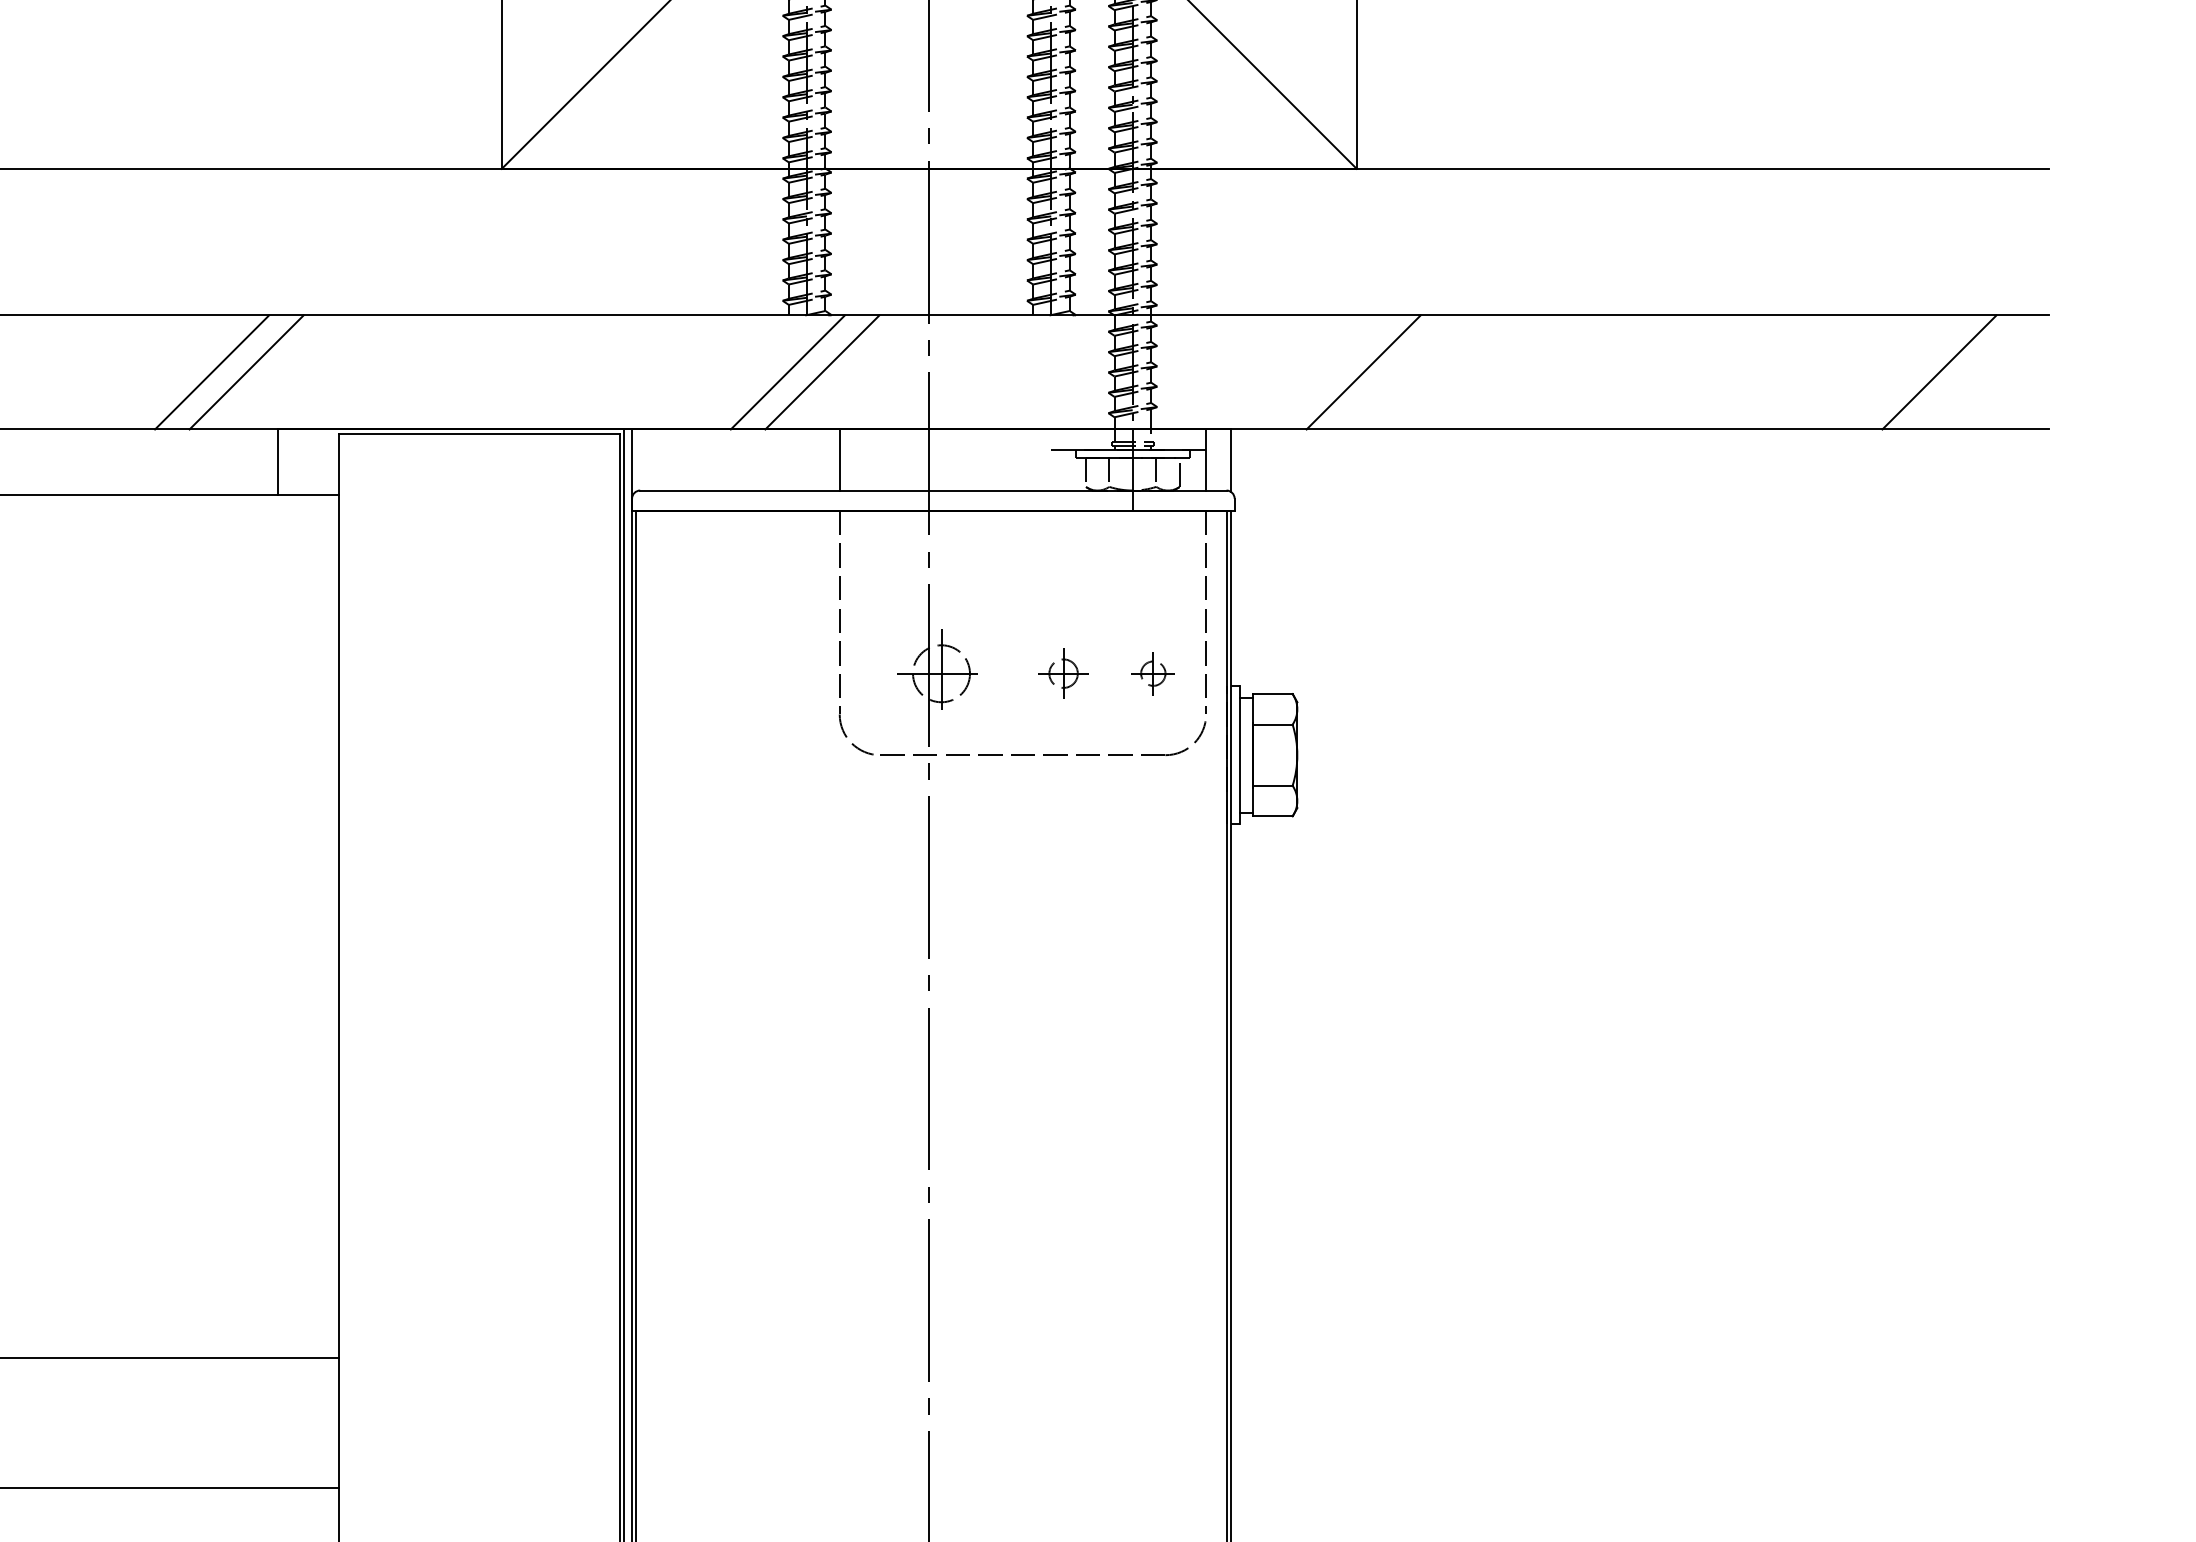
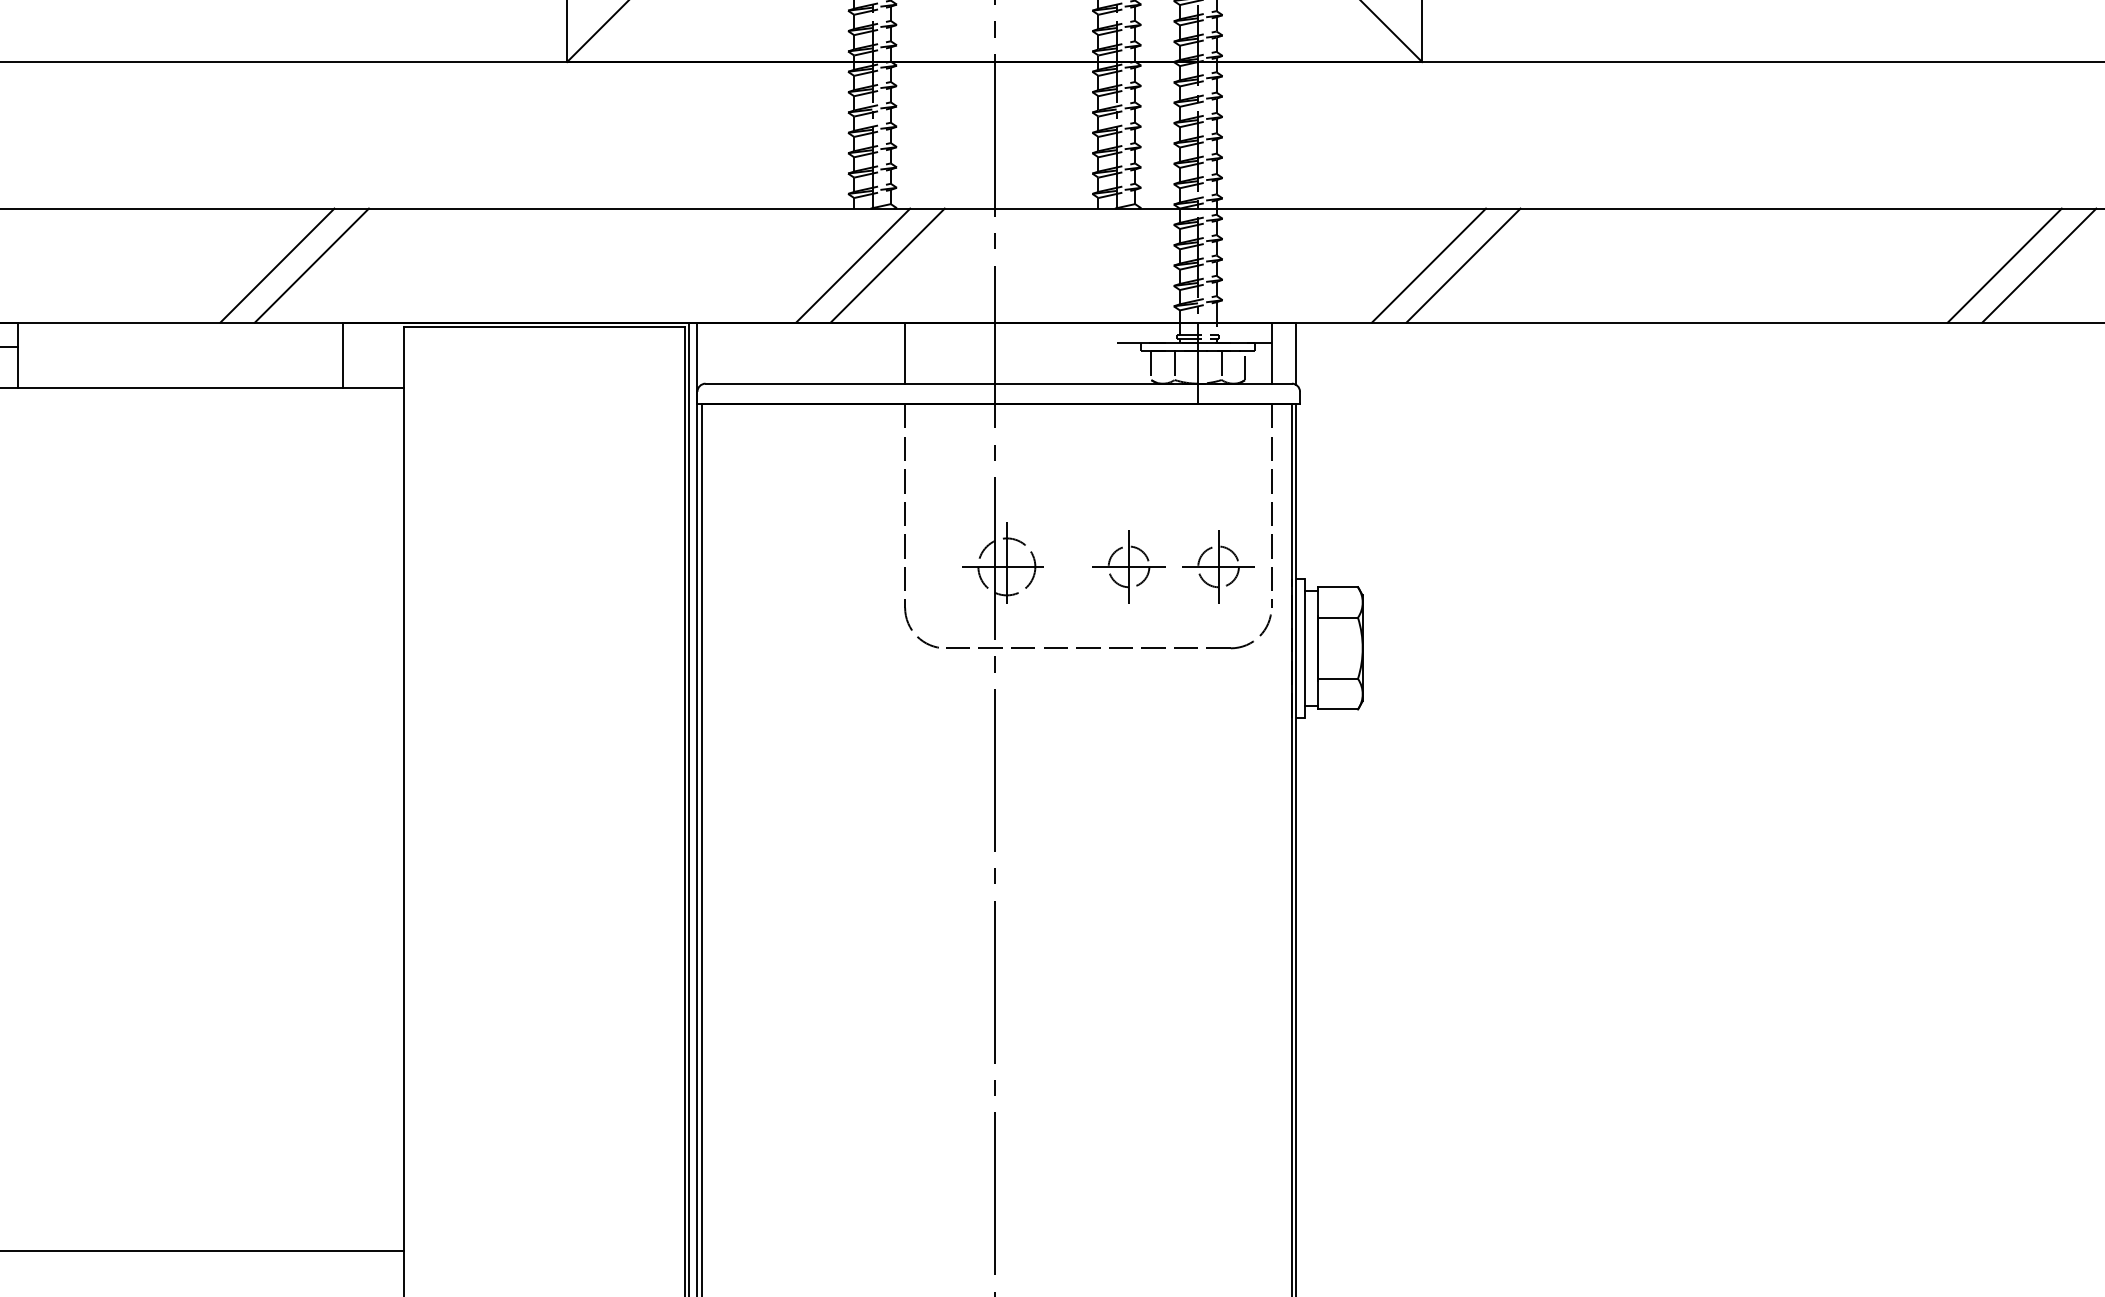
line: (1398, 372) -> (1463, 265), added
line: (1973, 372) -> (2038, 265), added
part: (1063, 673) -> (1128, 566), size x1.43
part: (1153, 673) -> (1218, 566), size x1.67

